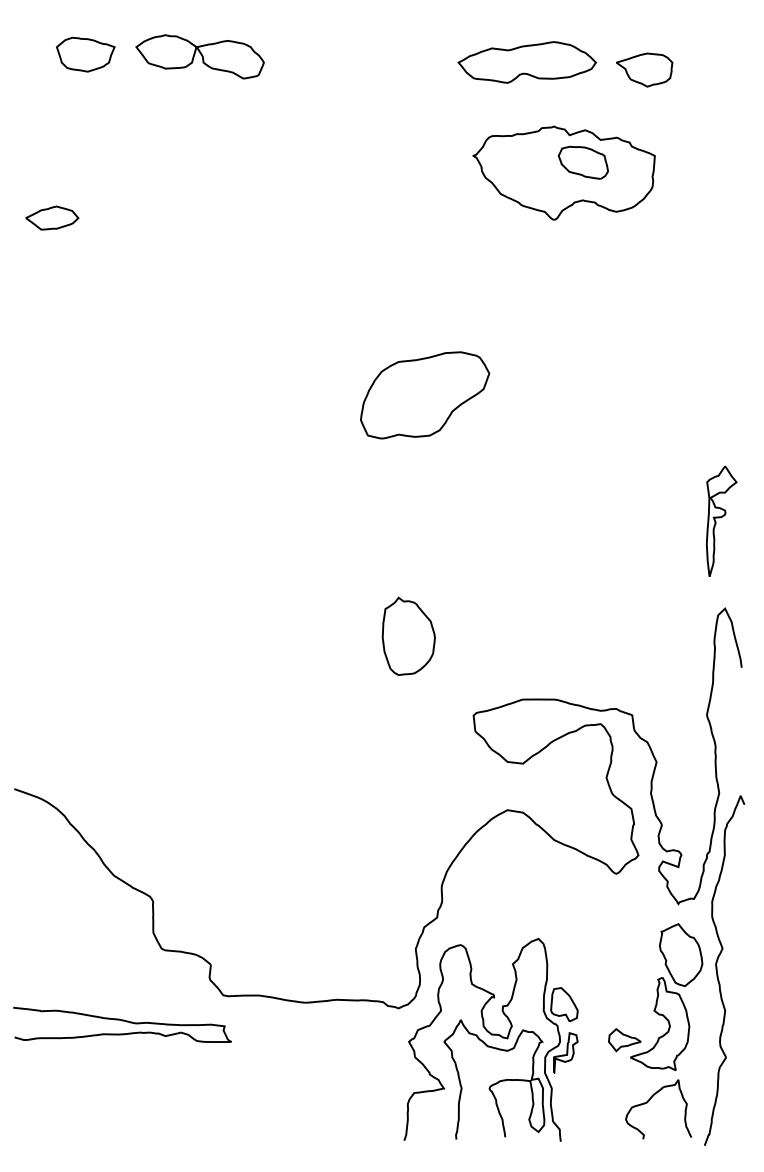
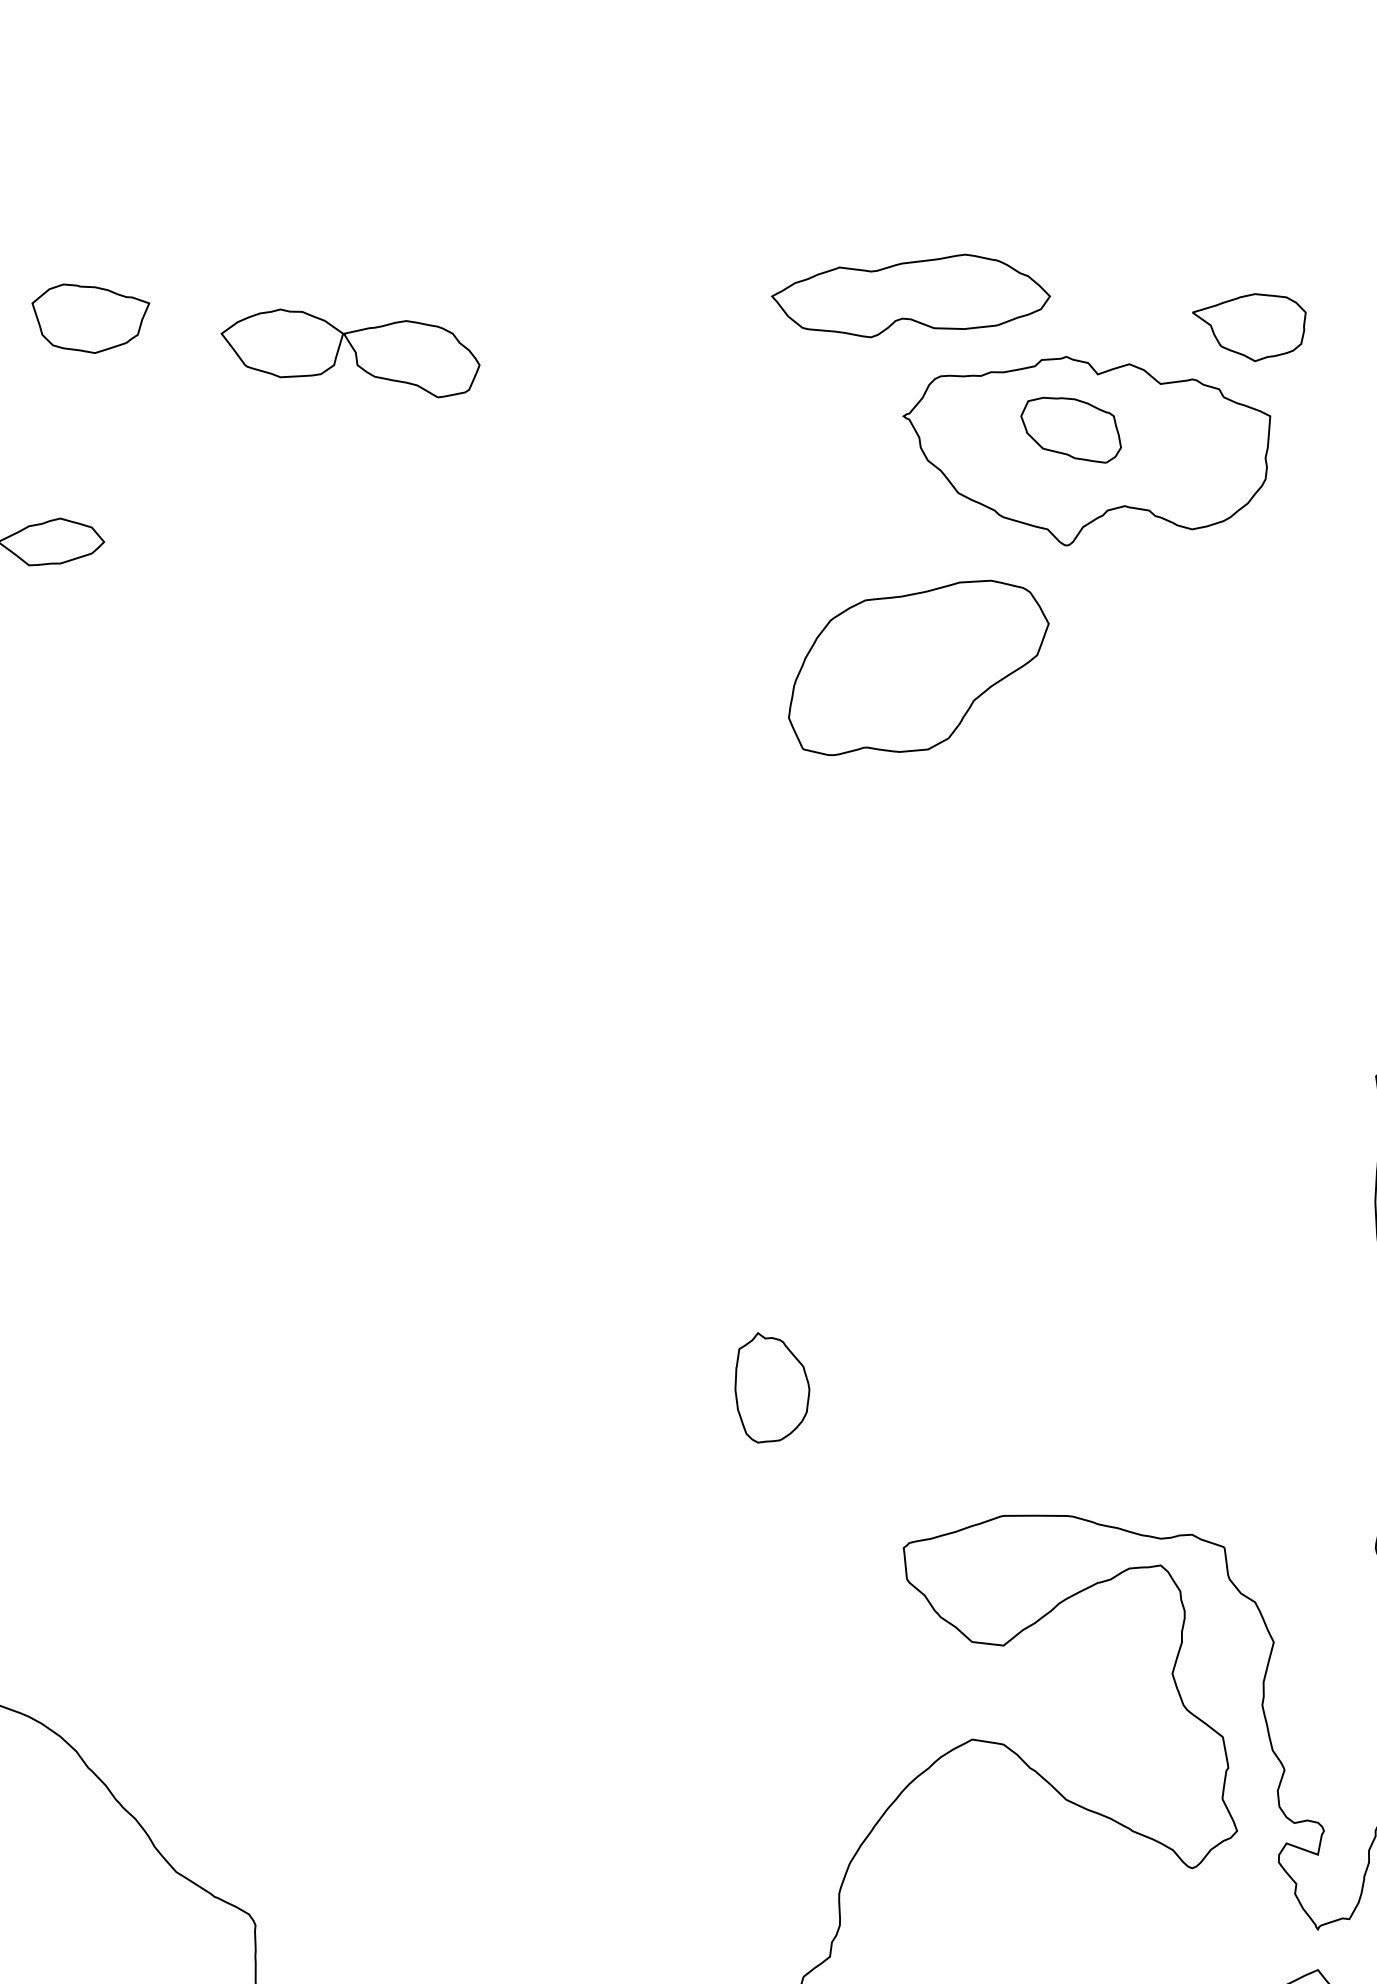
part: (85, 54) -> (90, 318), moved
part: (199, 56) -> (349, 352), moved
part: (526, 62) -> (909, 296), moved
part: (644, 69) -> (1249, 326), moved
part: (582, 162) -> (1069, 429), moved
part: (425, 395) -> (919, 668), moved
part: (408, 635) -> (771, 1386), size x0.7

